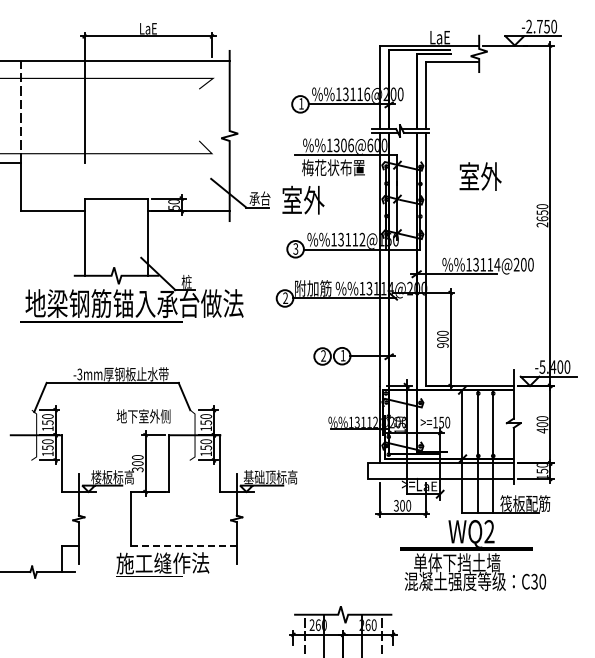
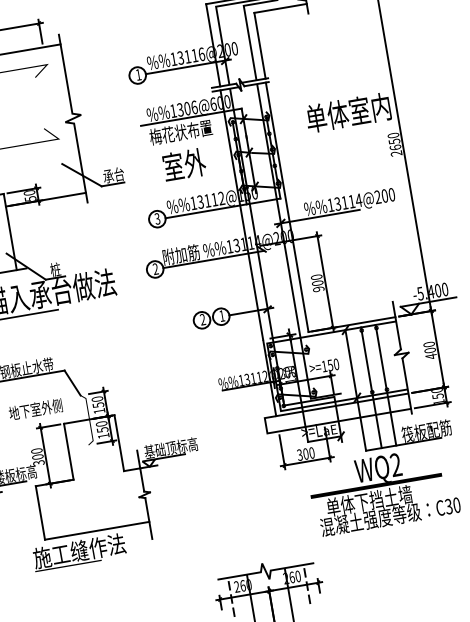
text: (501, 176) -> (348, 112), 室外 -> 单体室内
text: (303, 199) -> (184, 164), moved
line: (183, 546) -> (96, 531), dashed -> solid

